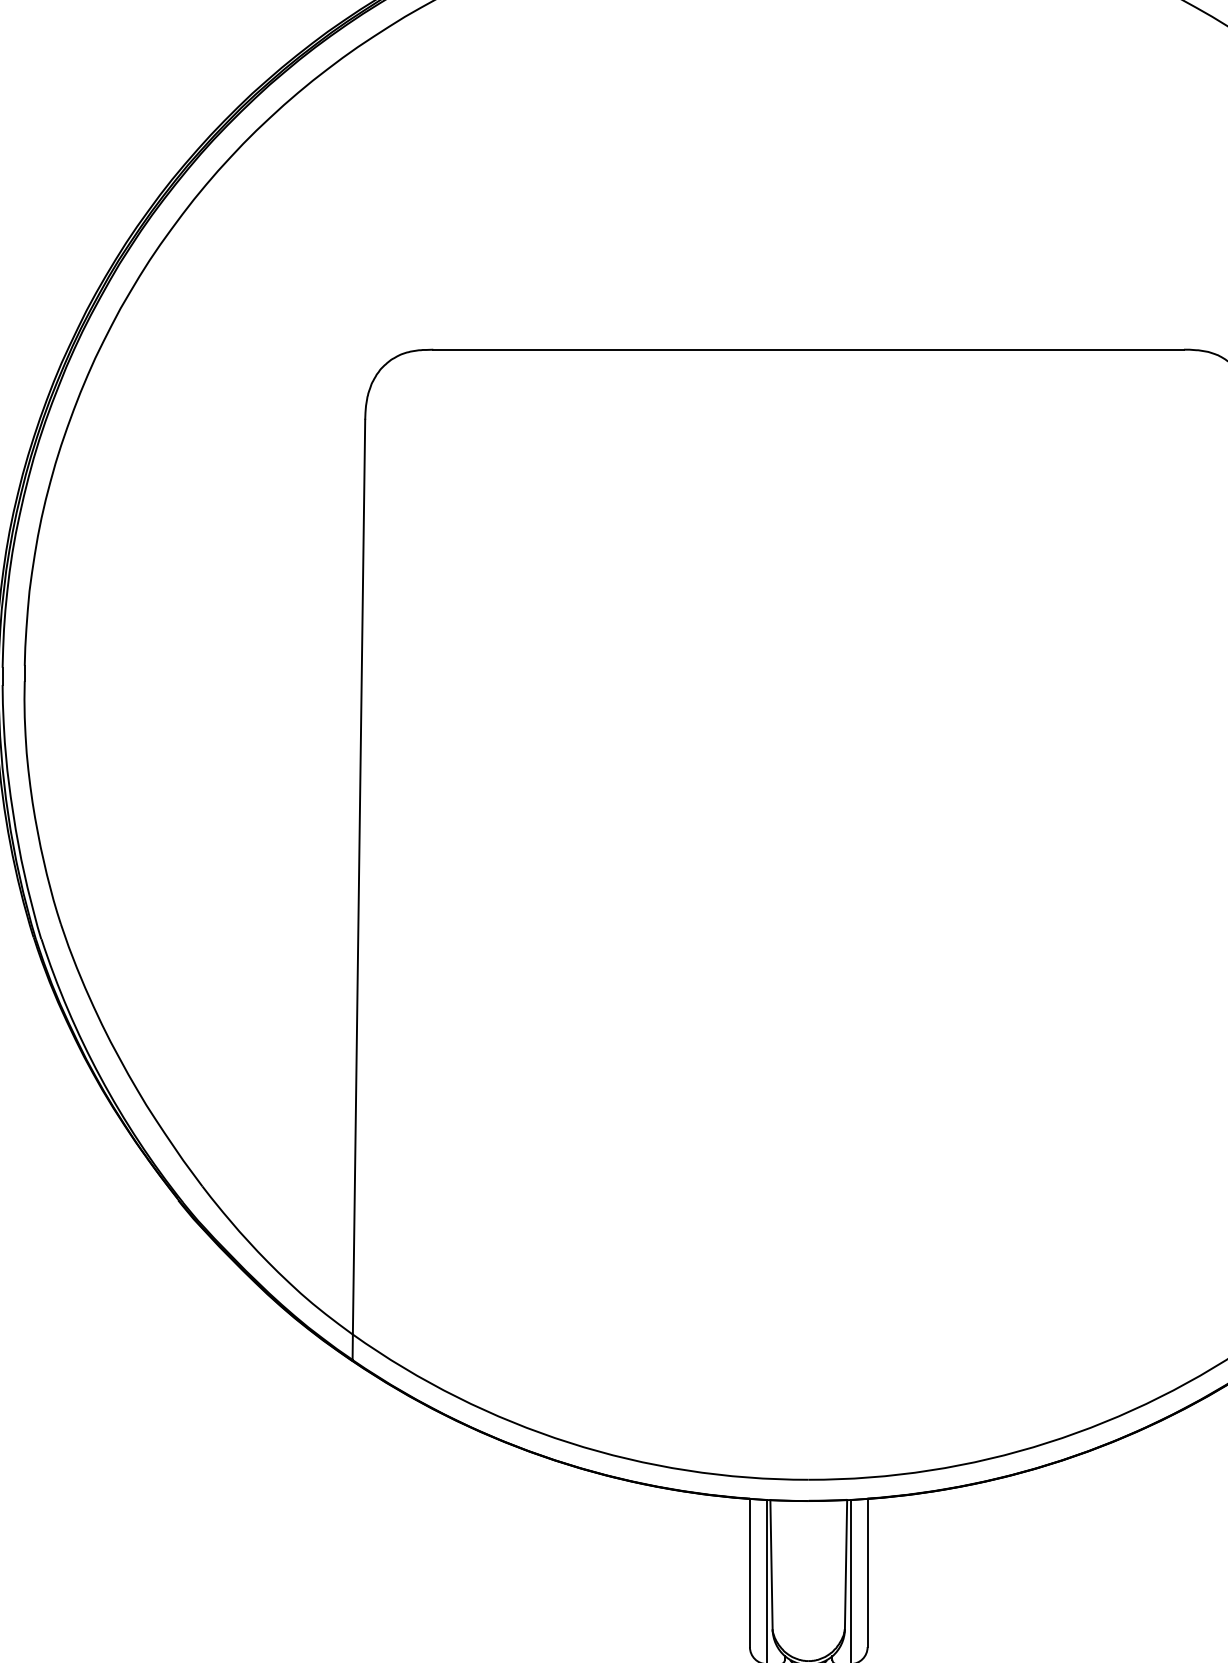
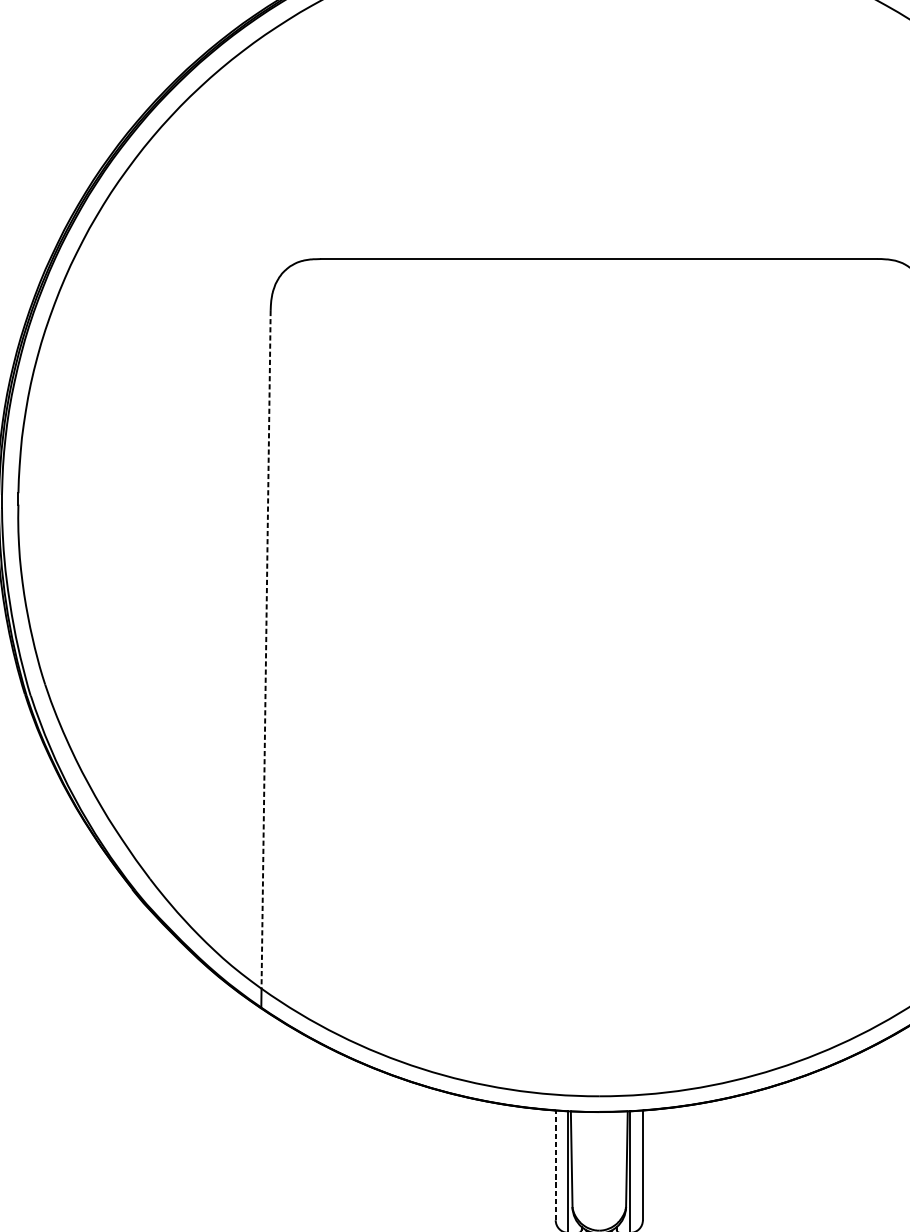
line: (359, 877) -> (266, 650), solid -> dashed
line: (749, 1573) -> (555, 1165), solid -> dashed

